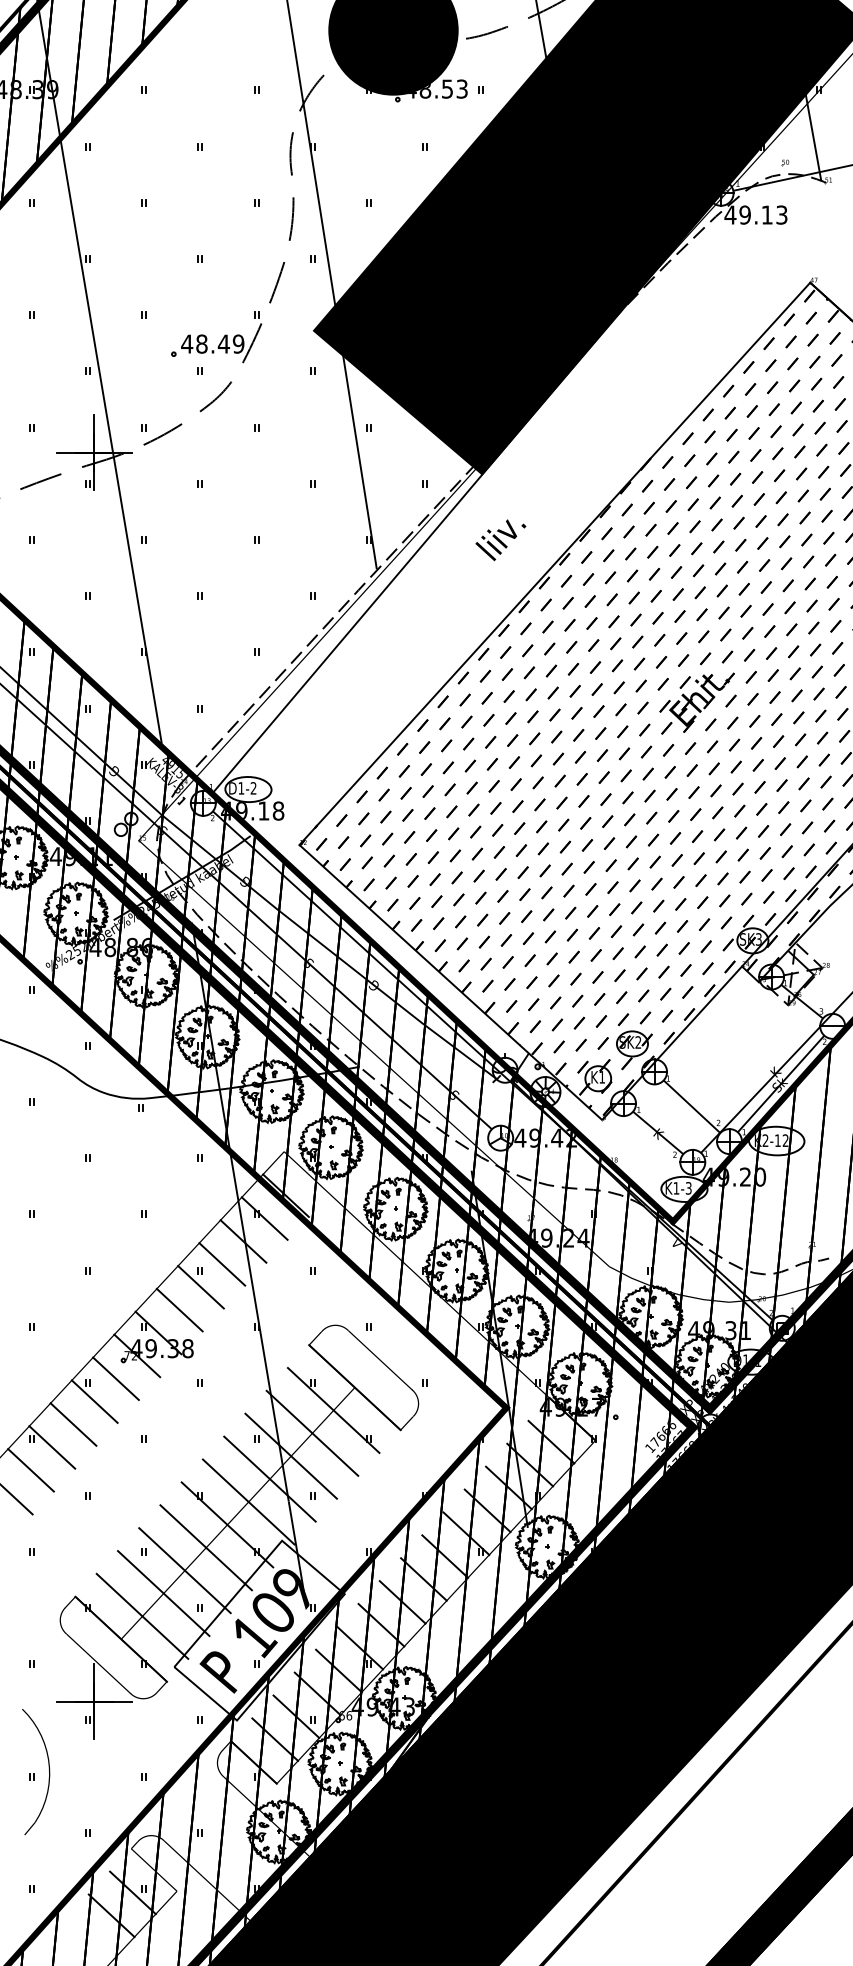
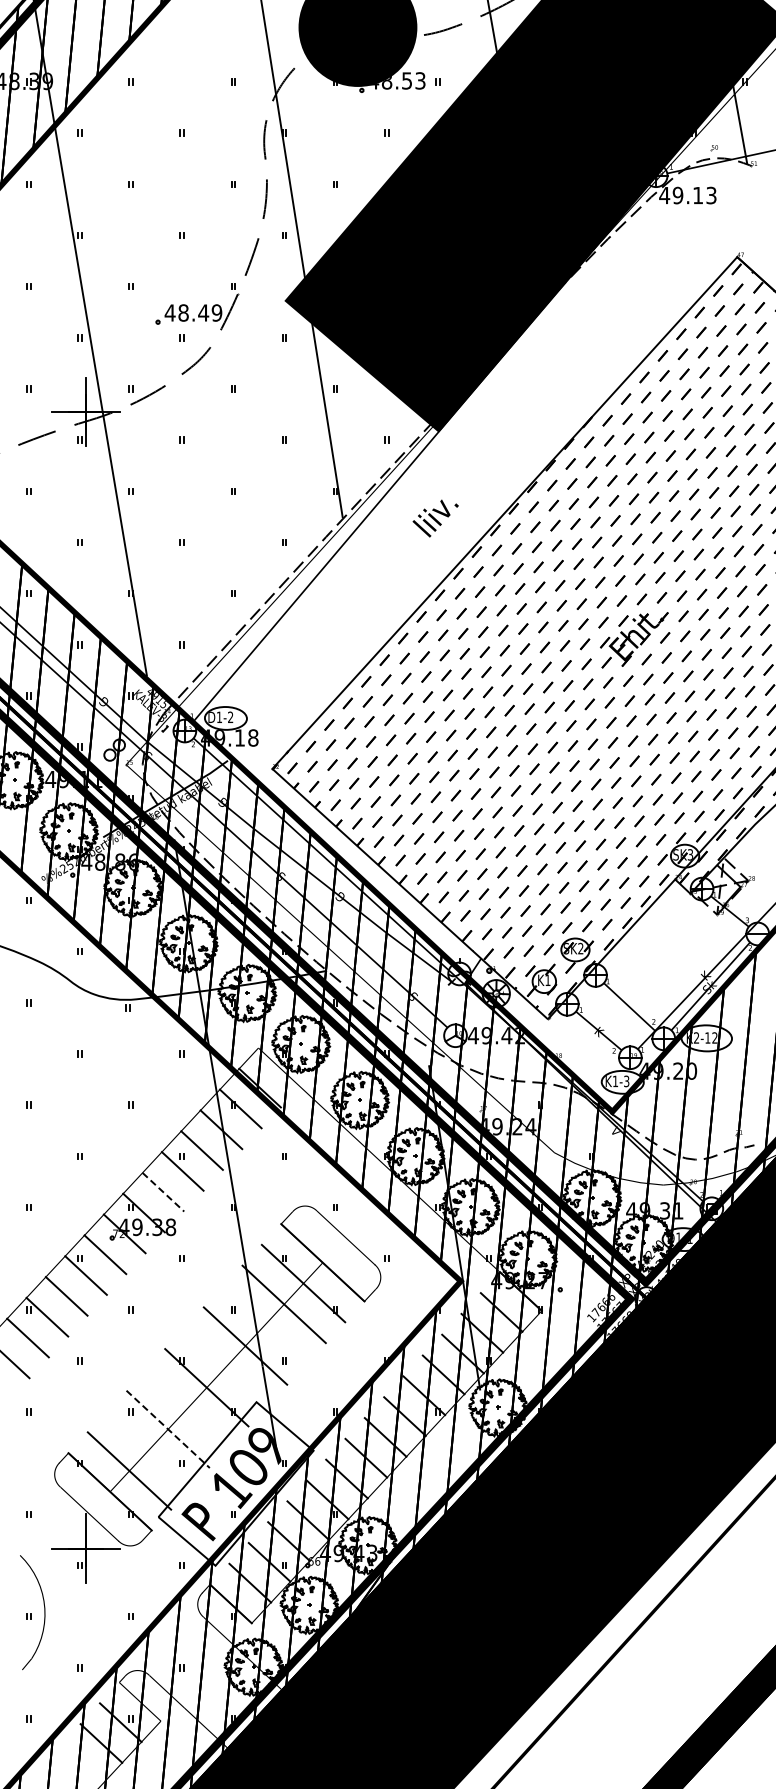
text: (500, 540) -> (435, 518), moved
line: (179, 1310) -> (163, 1192), solid -> dashed
line: (290, 1455) -> (264, 1324), removed
line: (247, 1501) -> (225, 1366), removed
line: (206, 1547) -> (187, 1408), removed
line: (185, 1570) -> (168, 1429), solid -> dashed
line: (163, 1592) -> (148, 1449), removed

